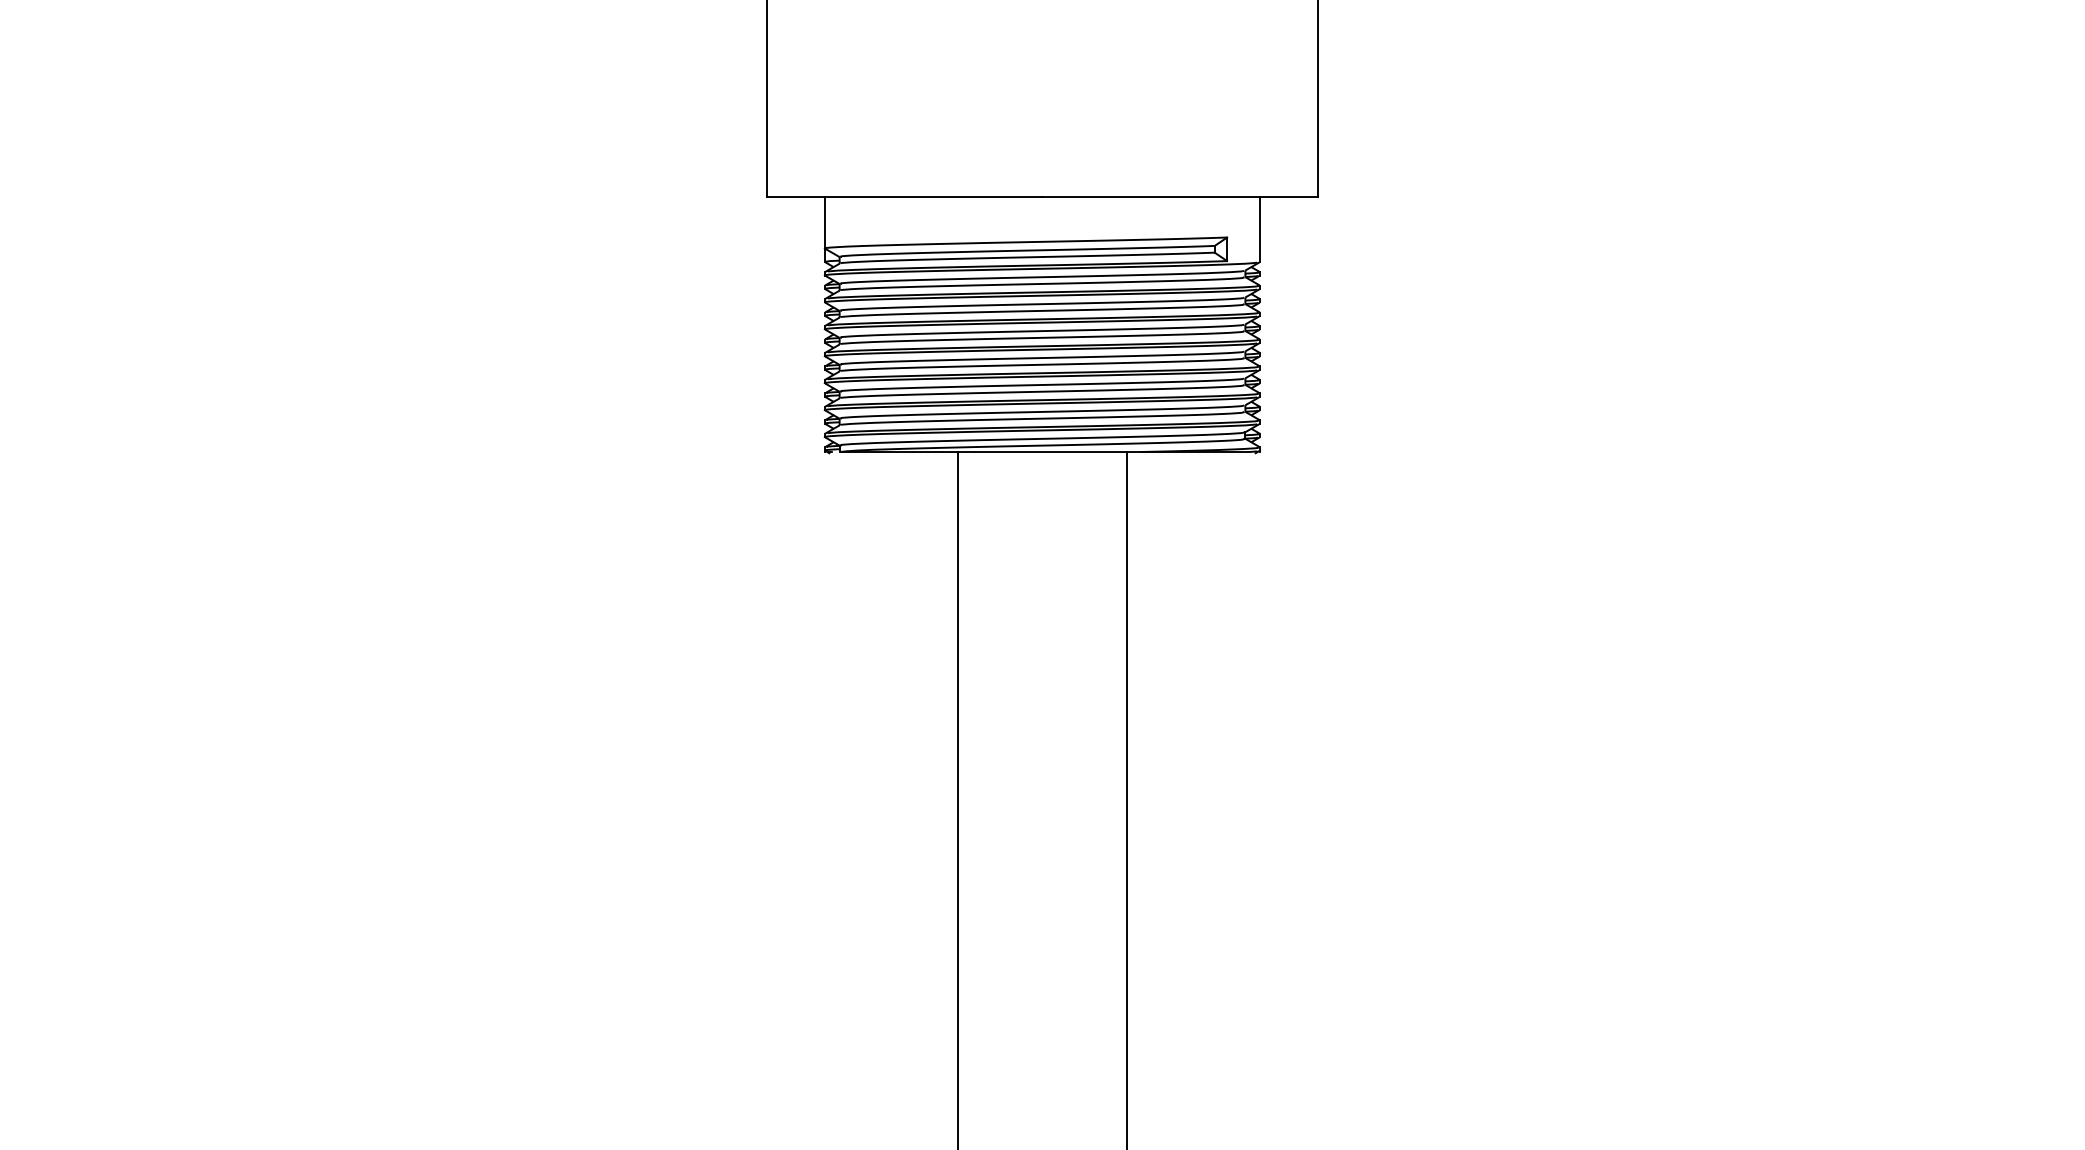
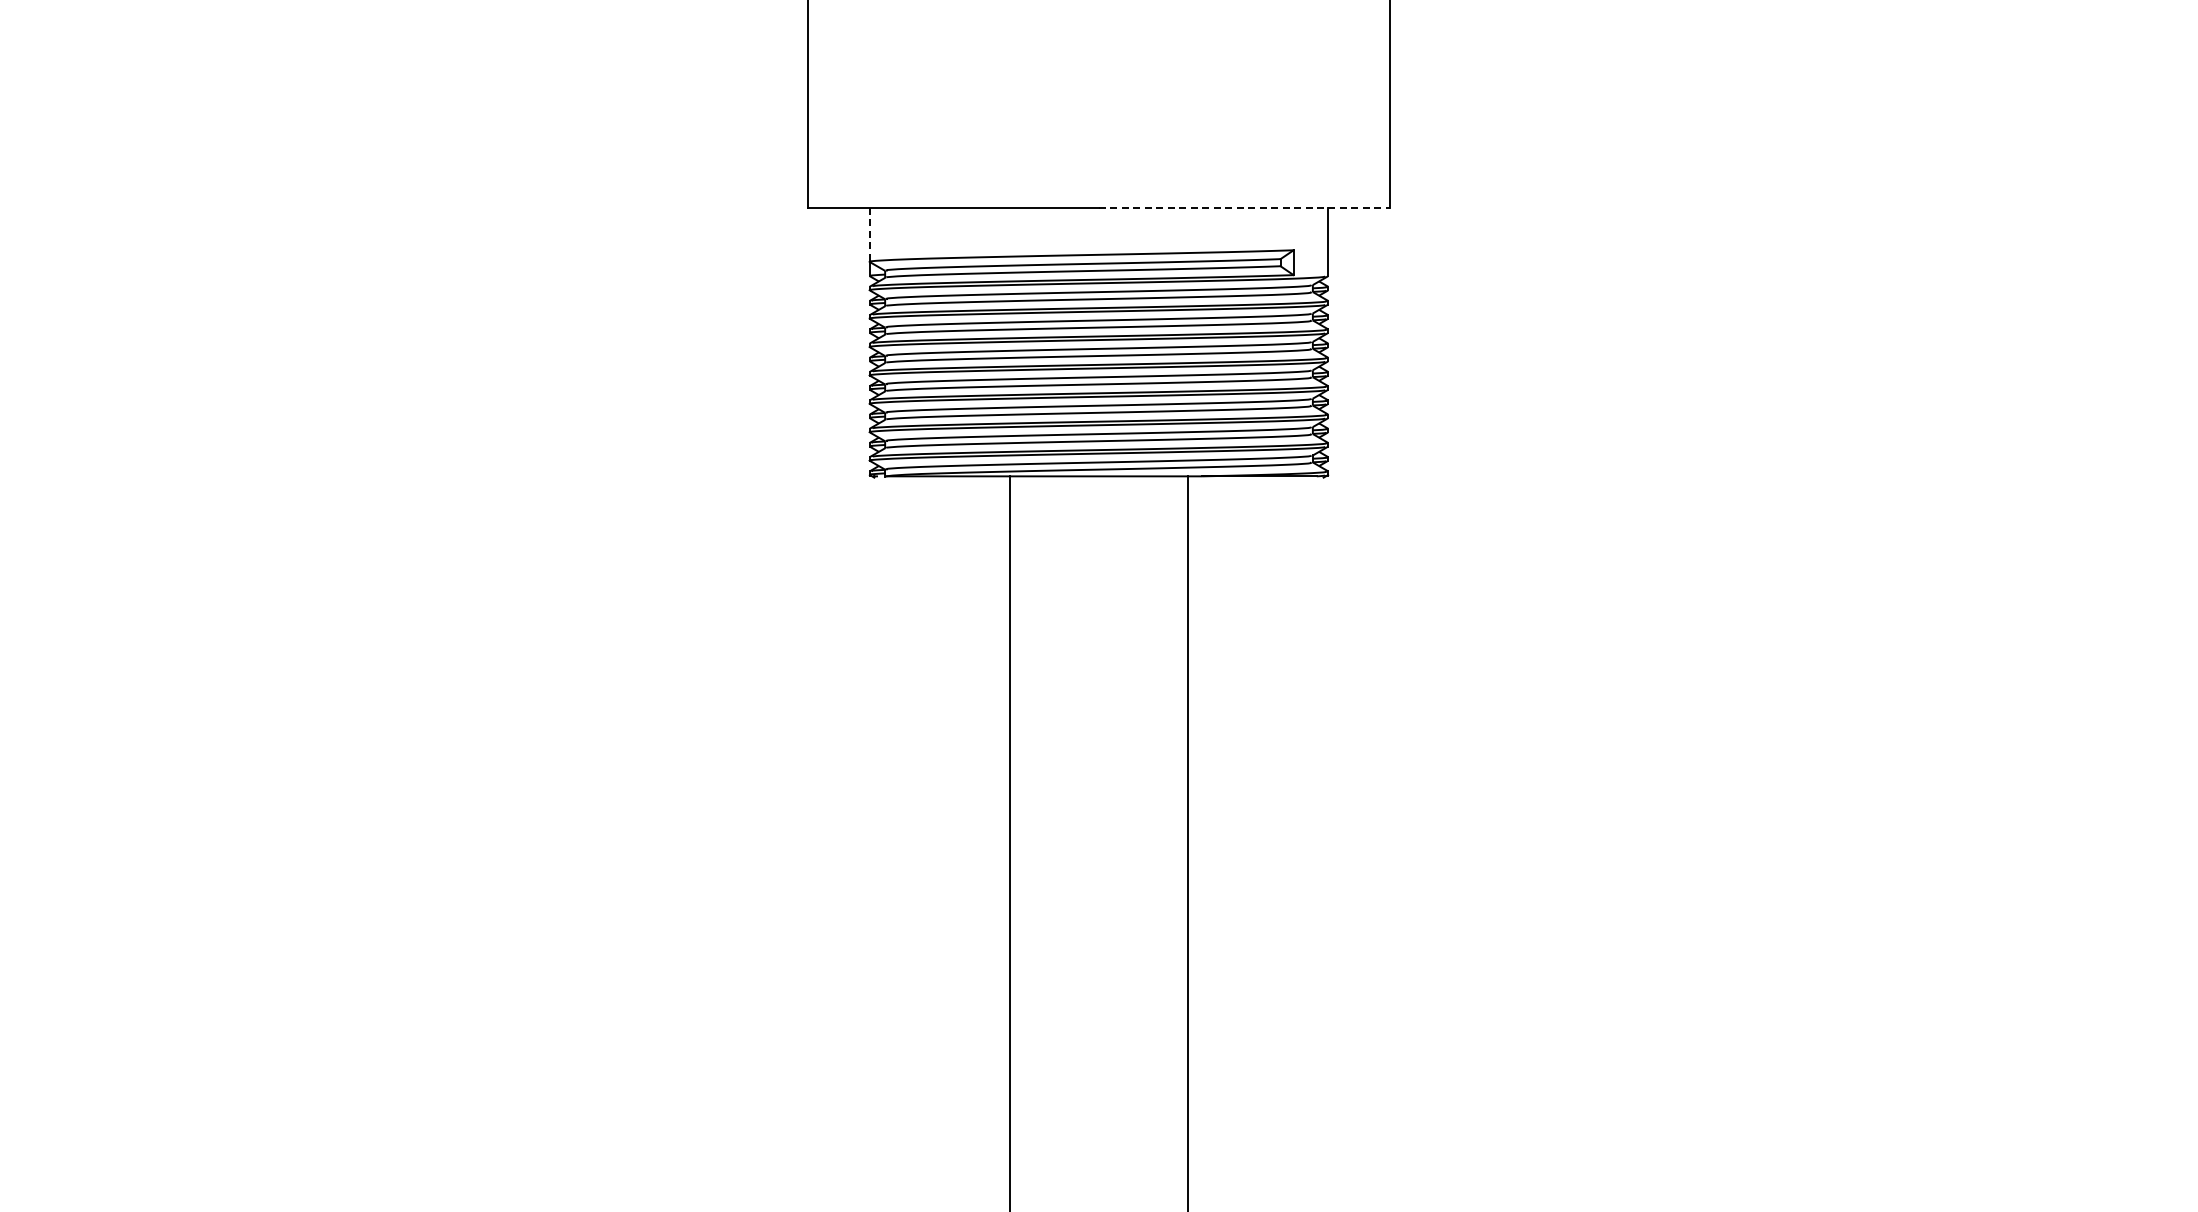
line: (1180, 197) -> (1244, 208), solid -> dashed
line: (824, 222) -> (869, 234), solid -> dashed

